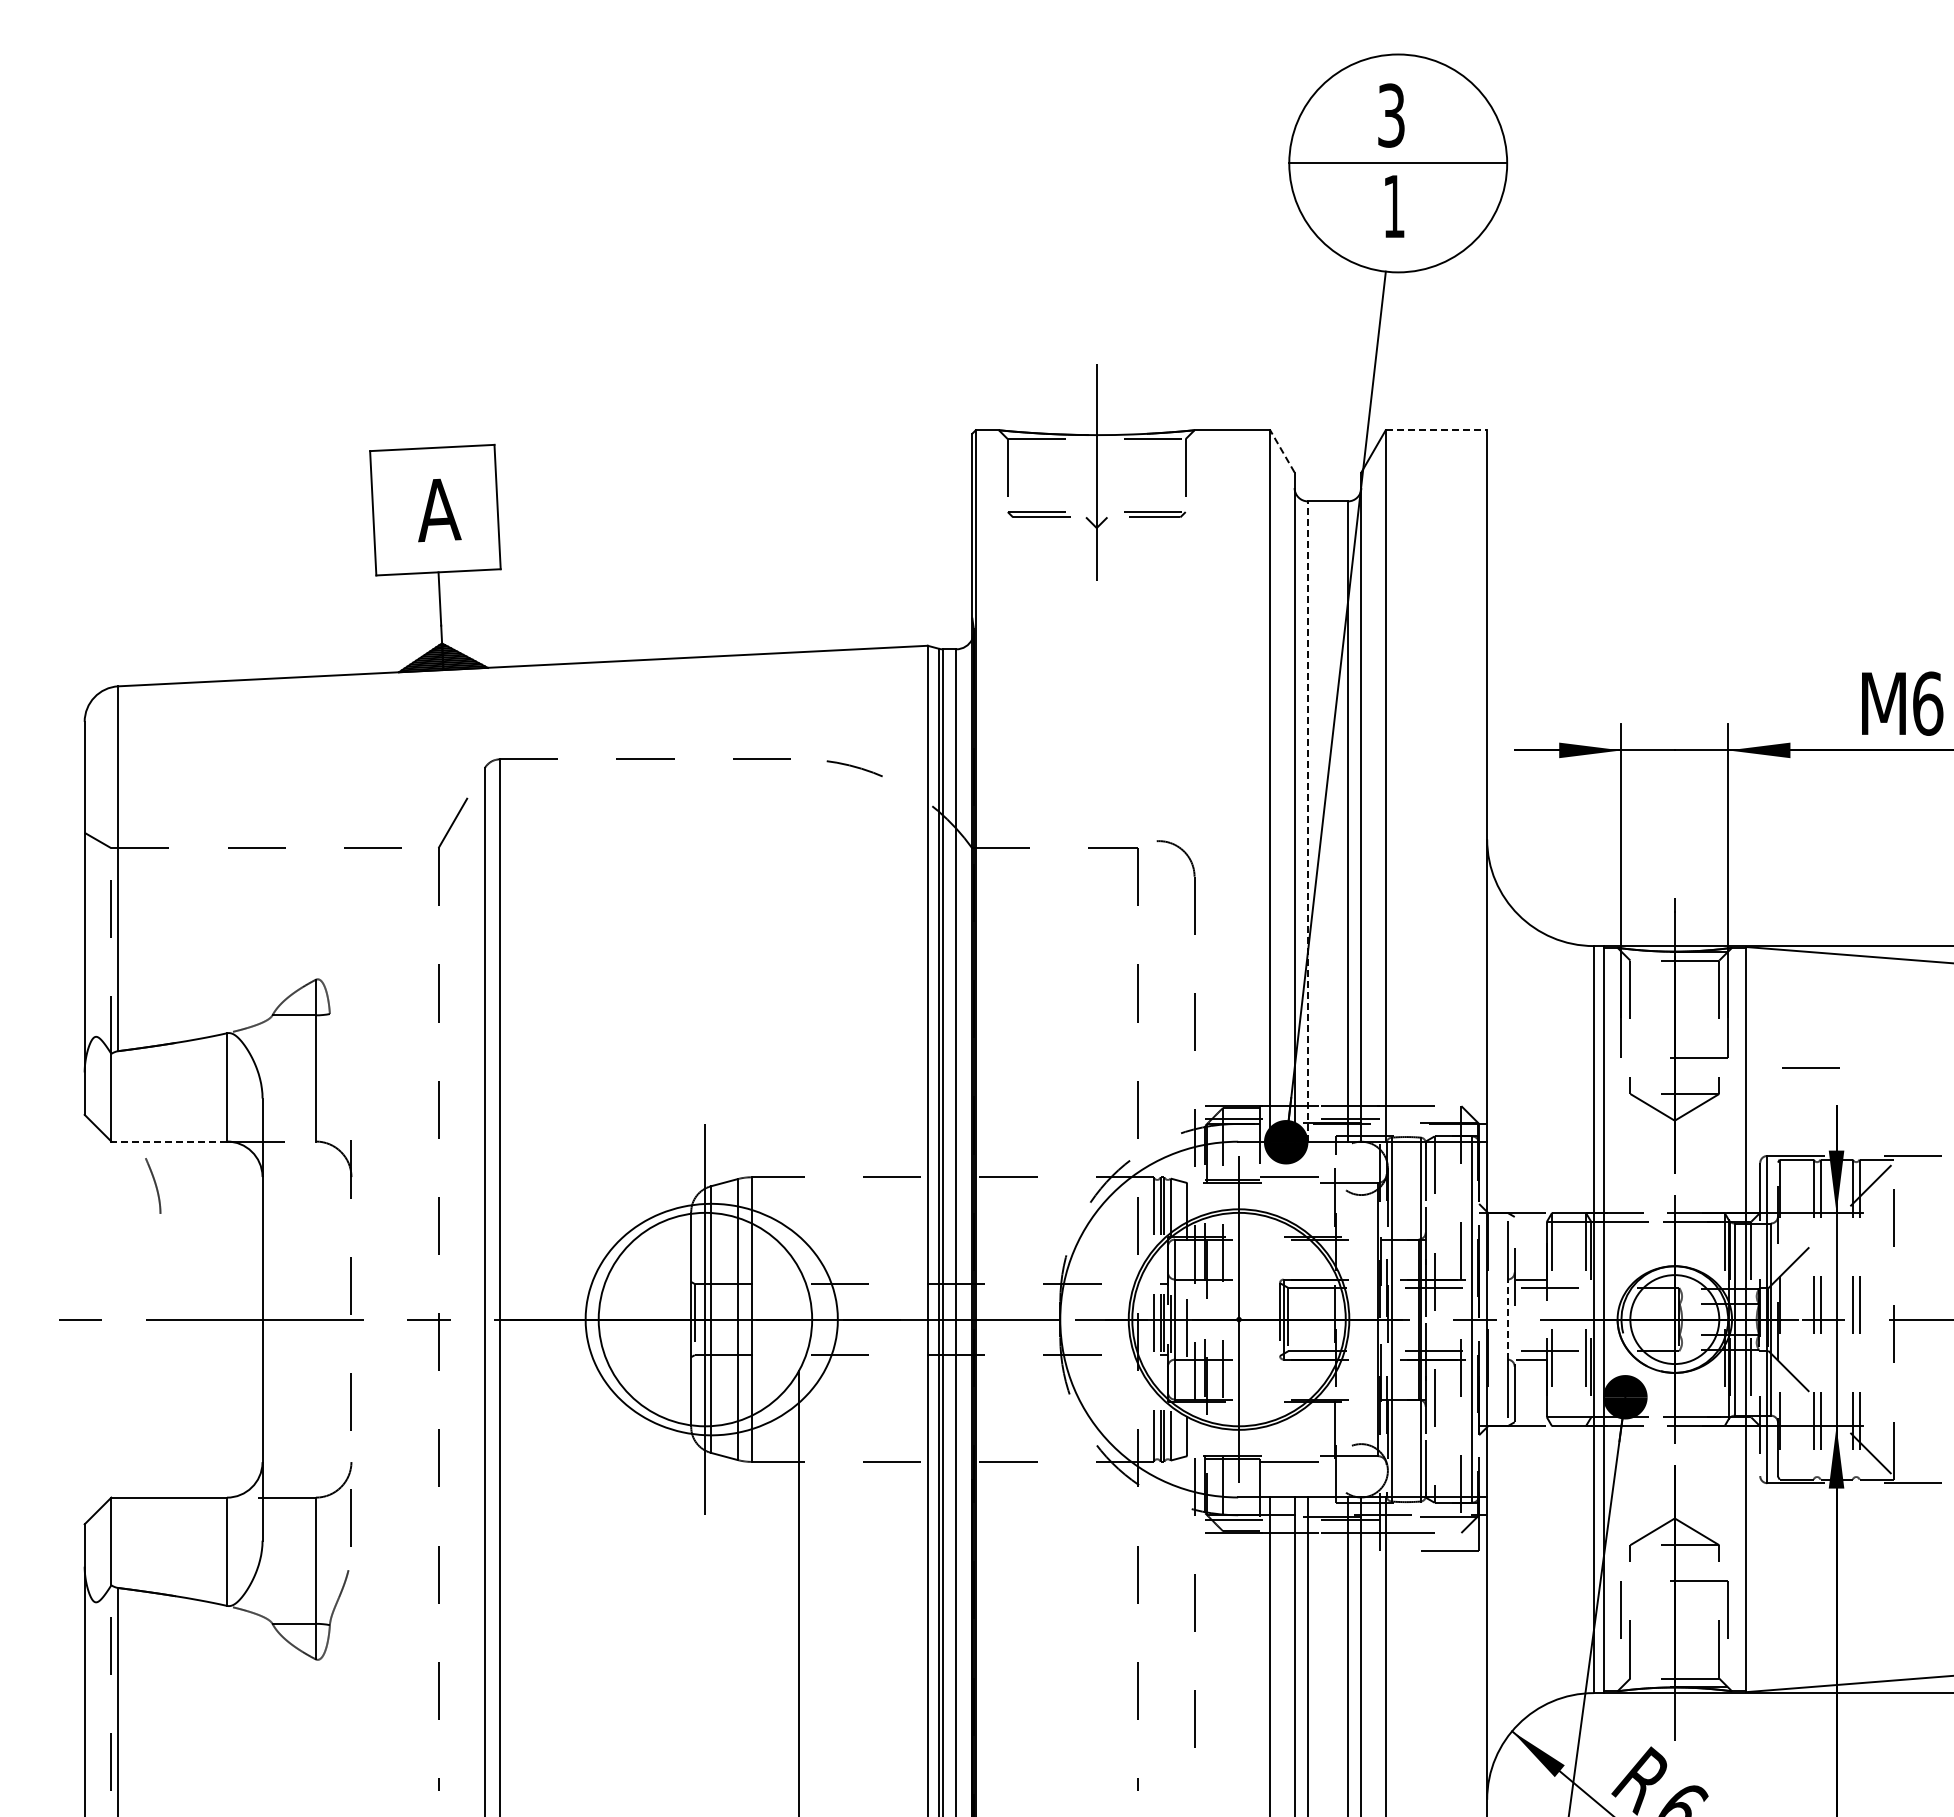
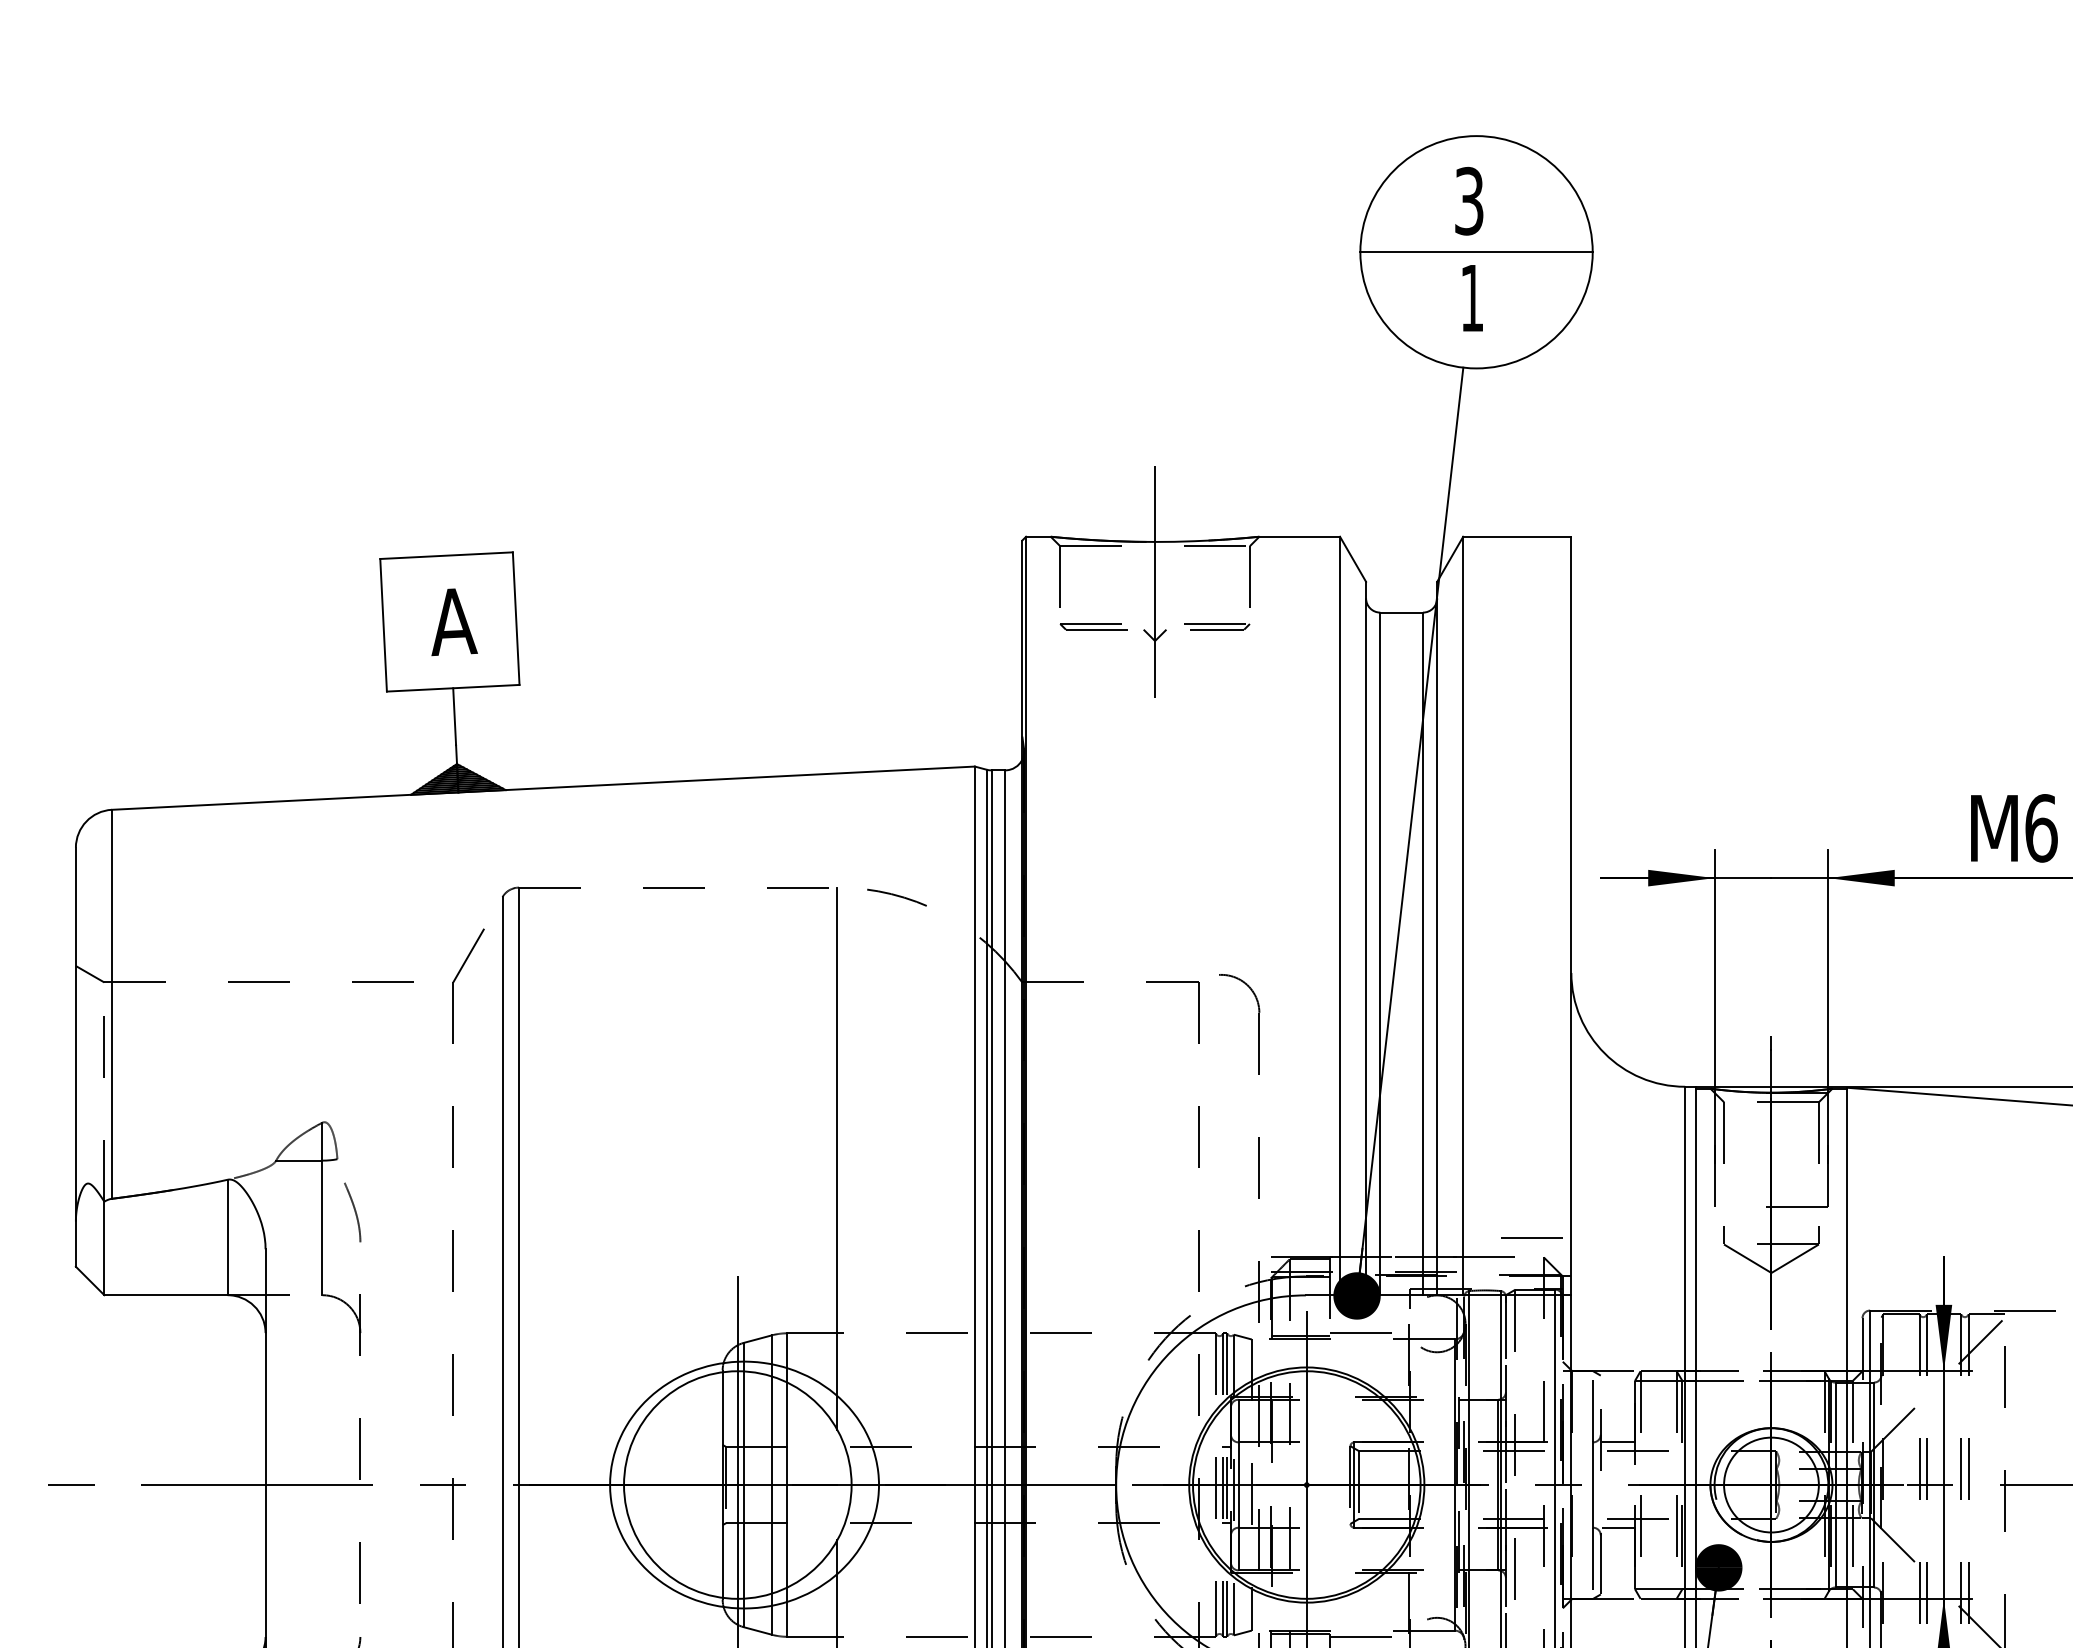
line: (1436, 430) -> (1517, 537), dashed -> solid
line: (1282, 450) -> (1353, 558), dashed -> solid
line: (1307, 821) -> (1379, 953), dashed -> solid
line: (798, 1013) -> (837, 1158), added
line: (1810, 1067) -> (1531, 1237), moved
line: (169, 1141) -> (166, 1295), dashed -> solid
curve: (154, 1184) -> (354, 1210), moved
line: (1507, 1319) -> (1593, 1484), dashed -> solid

